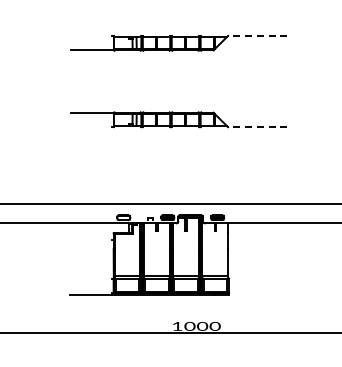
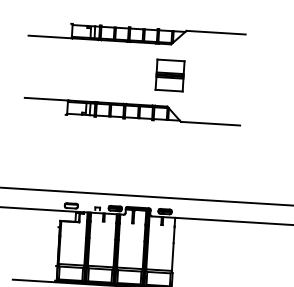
line: (257, 35) -> (215, 32), dashed -> solid
part: (213, 81) -> (169, 75), added
line: (257, 127) -> (210, 124), dashed -> solid

